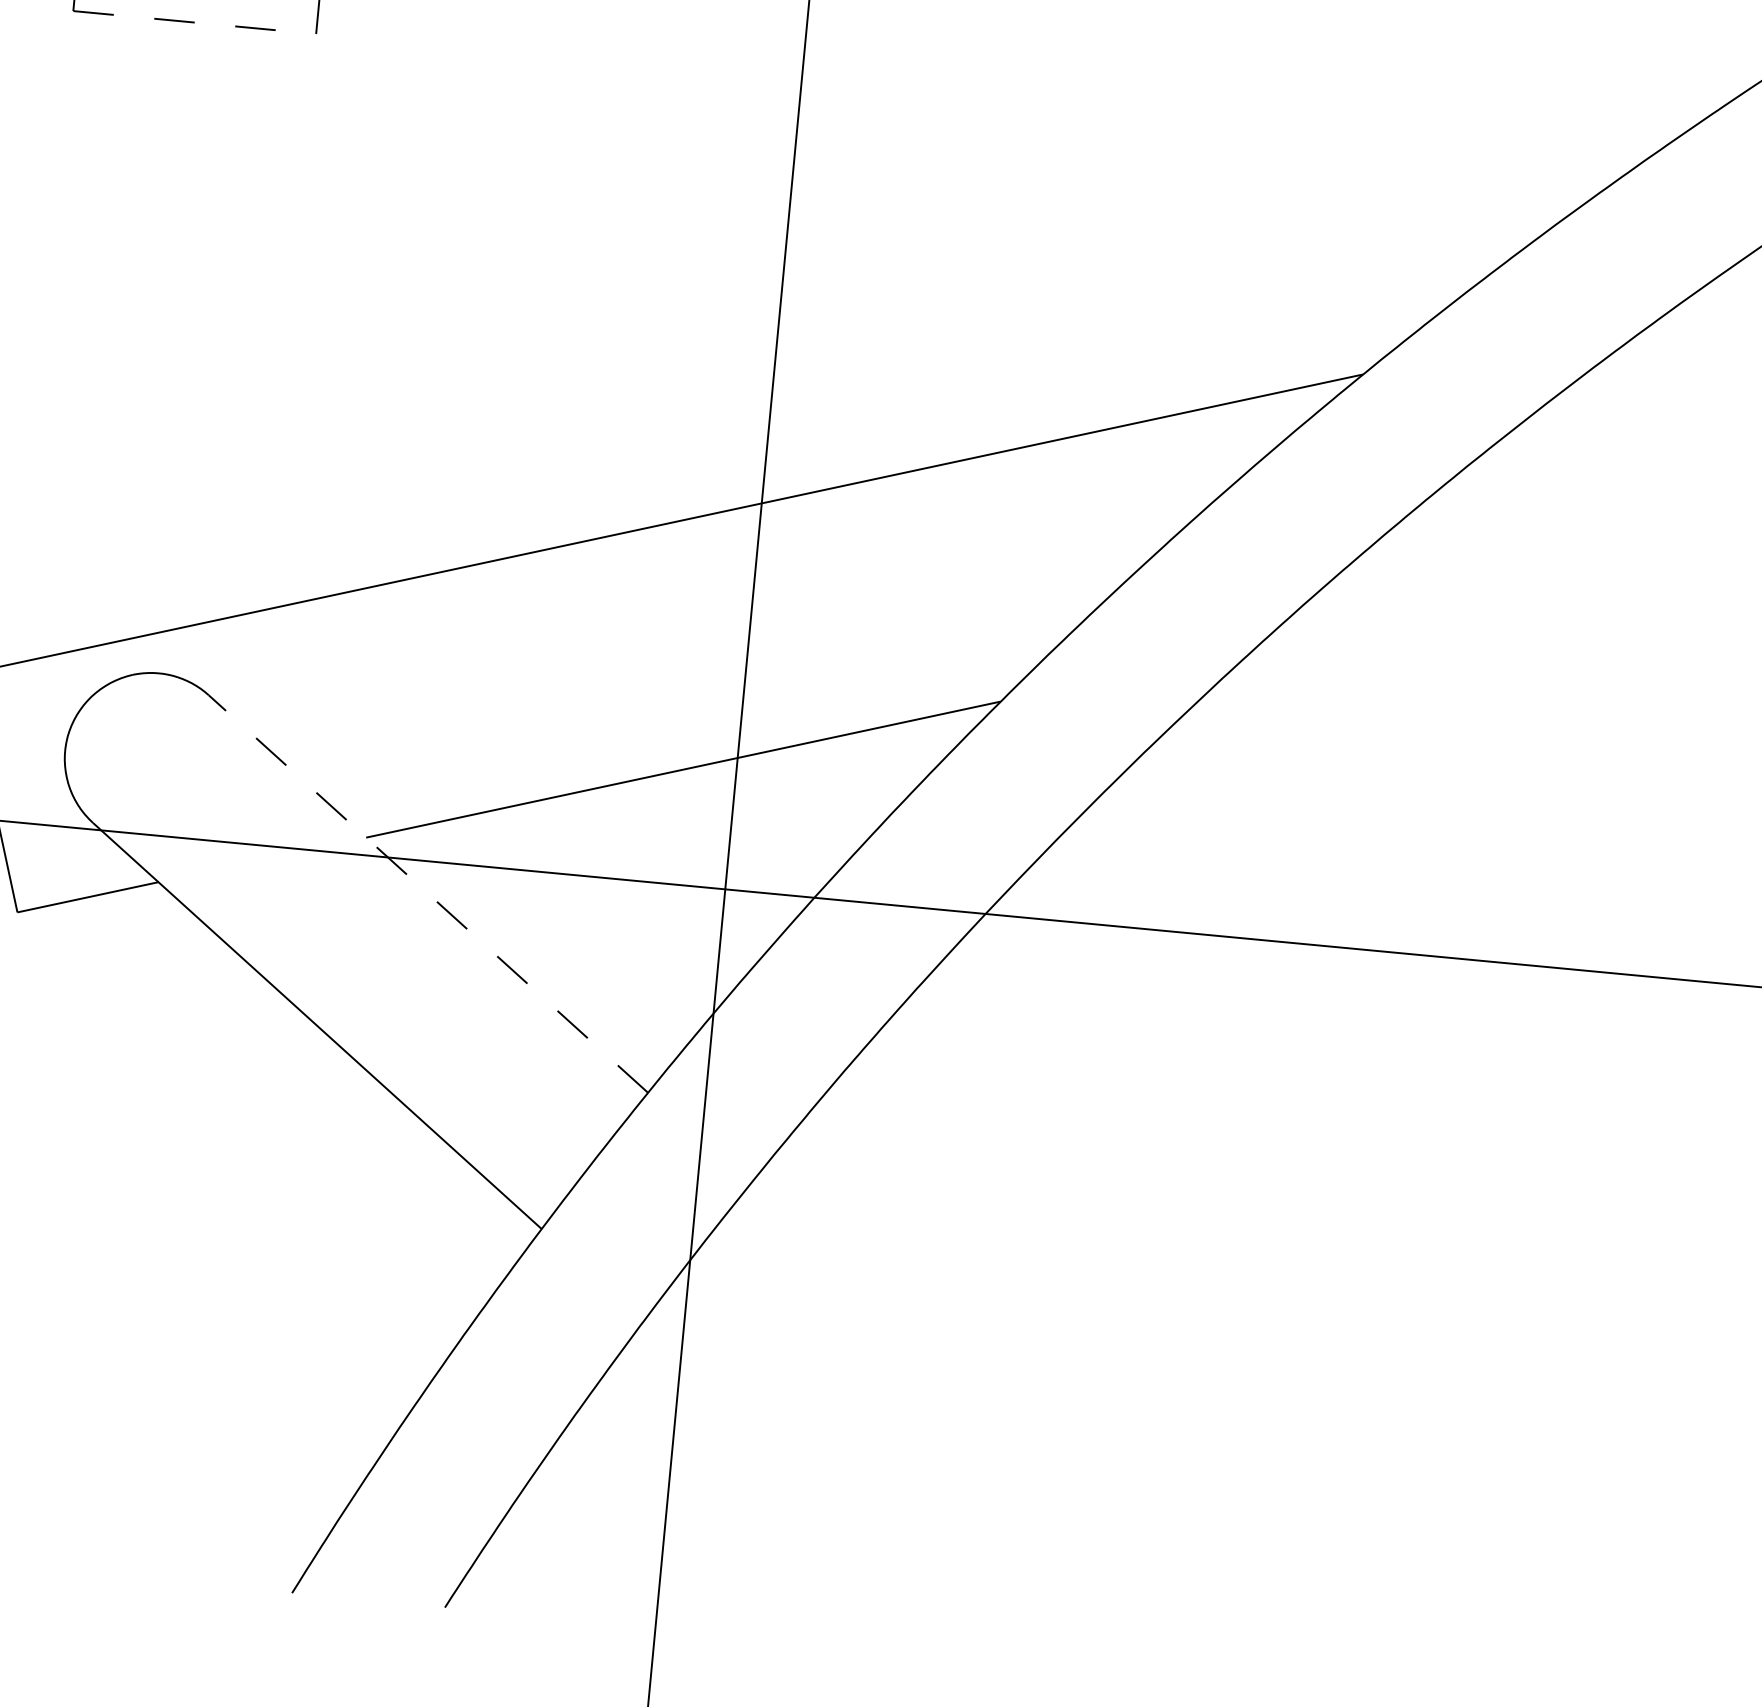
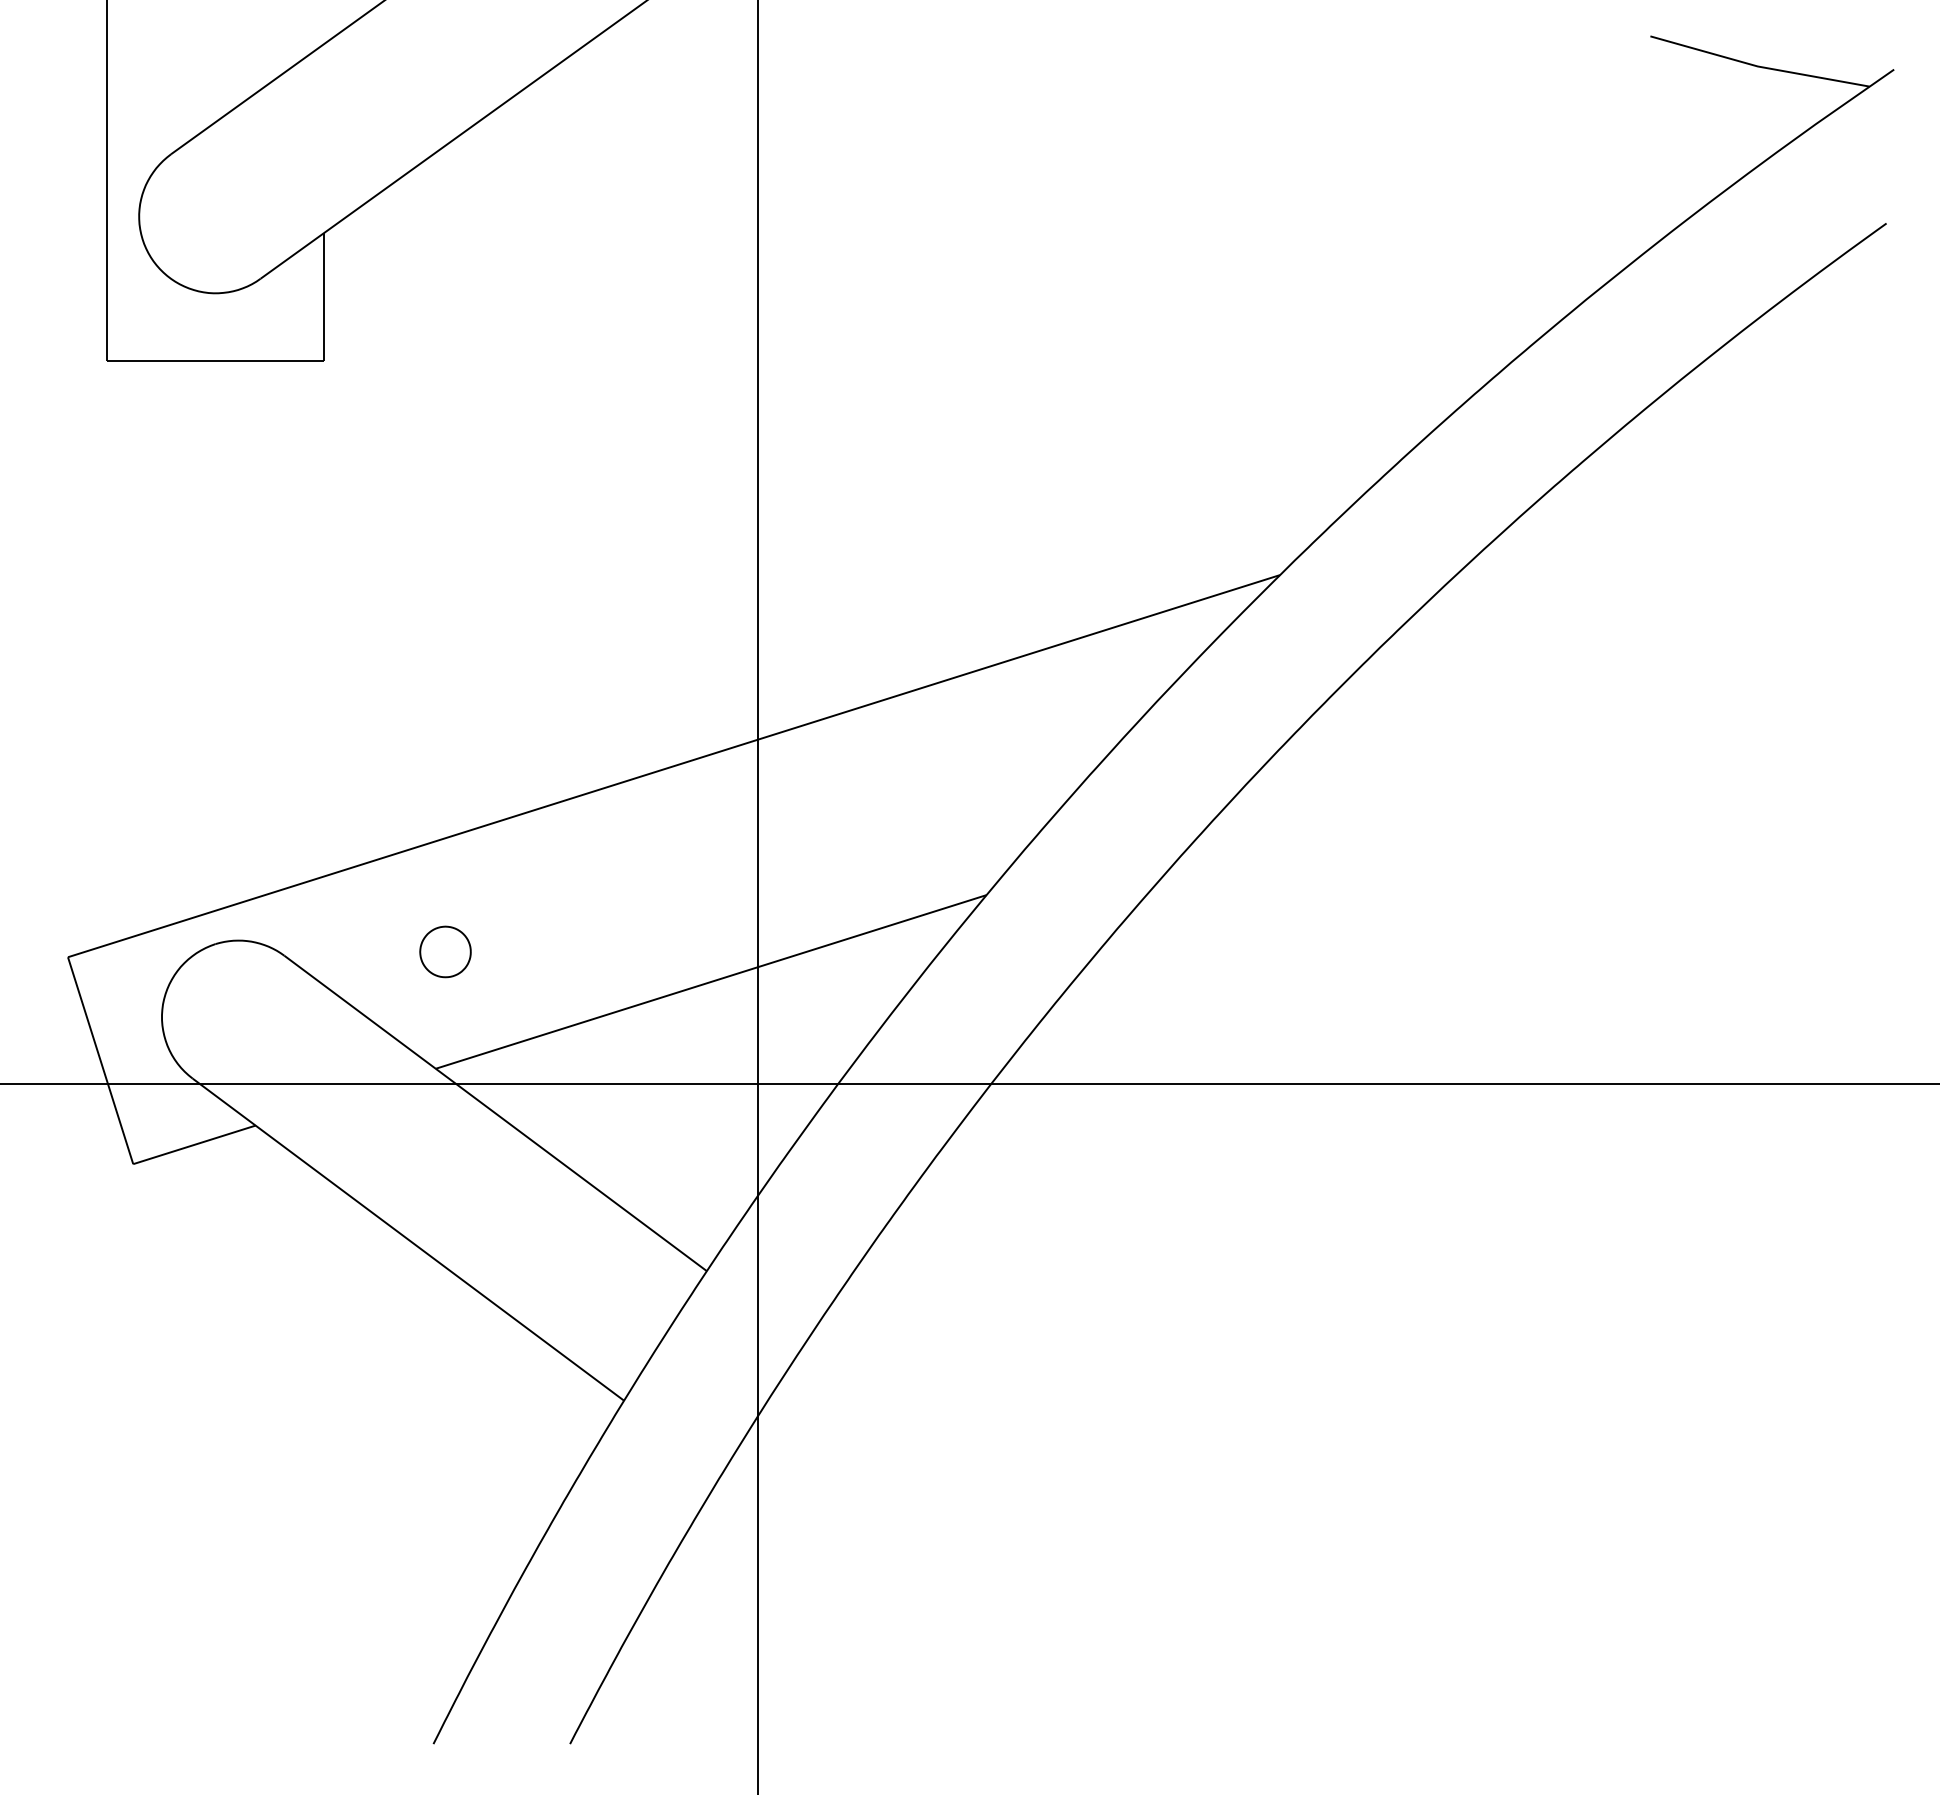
line: (195, 22) -> (216, 361), dashed -> solid
part: (389, 707) -> (445, 951), added
line: (428, 894) -> (495, 1113), dashed -> solid

